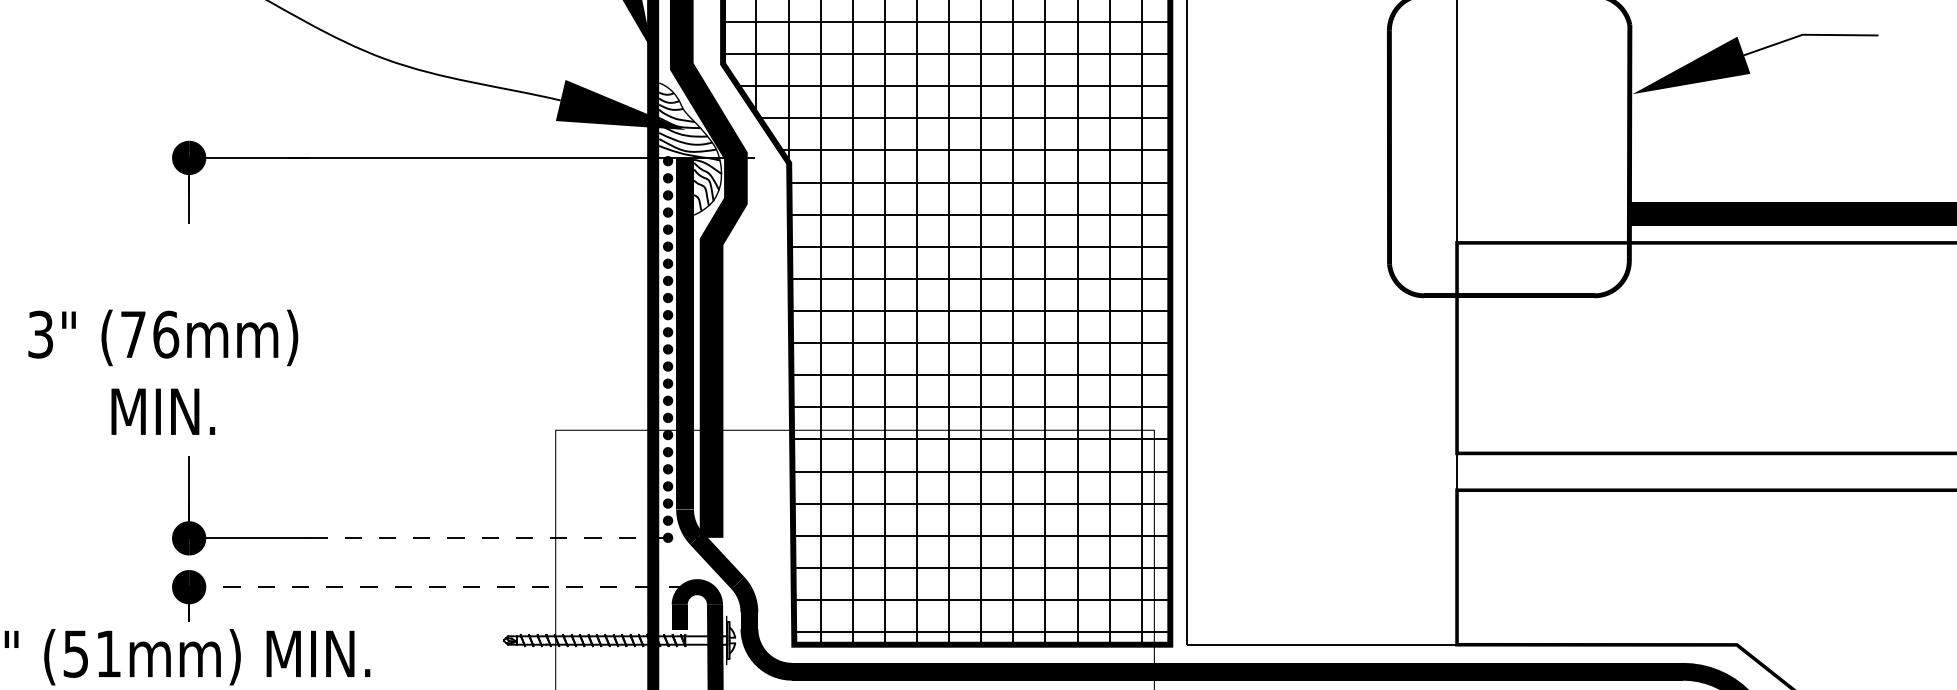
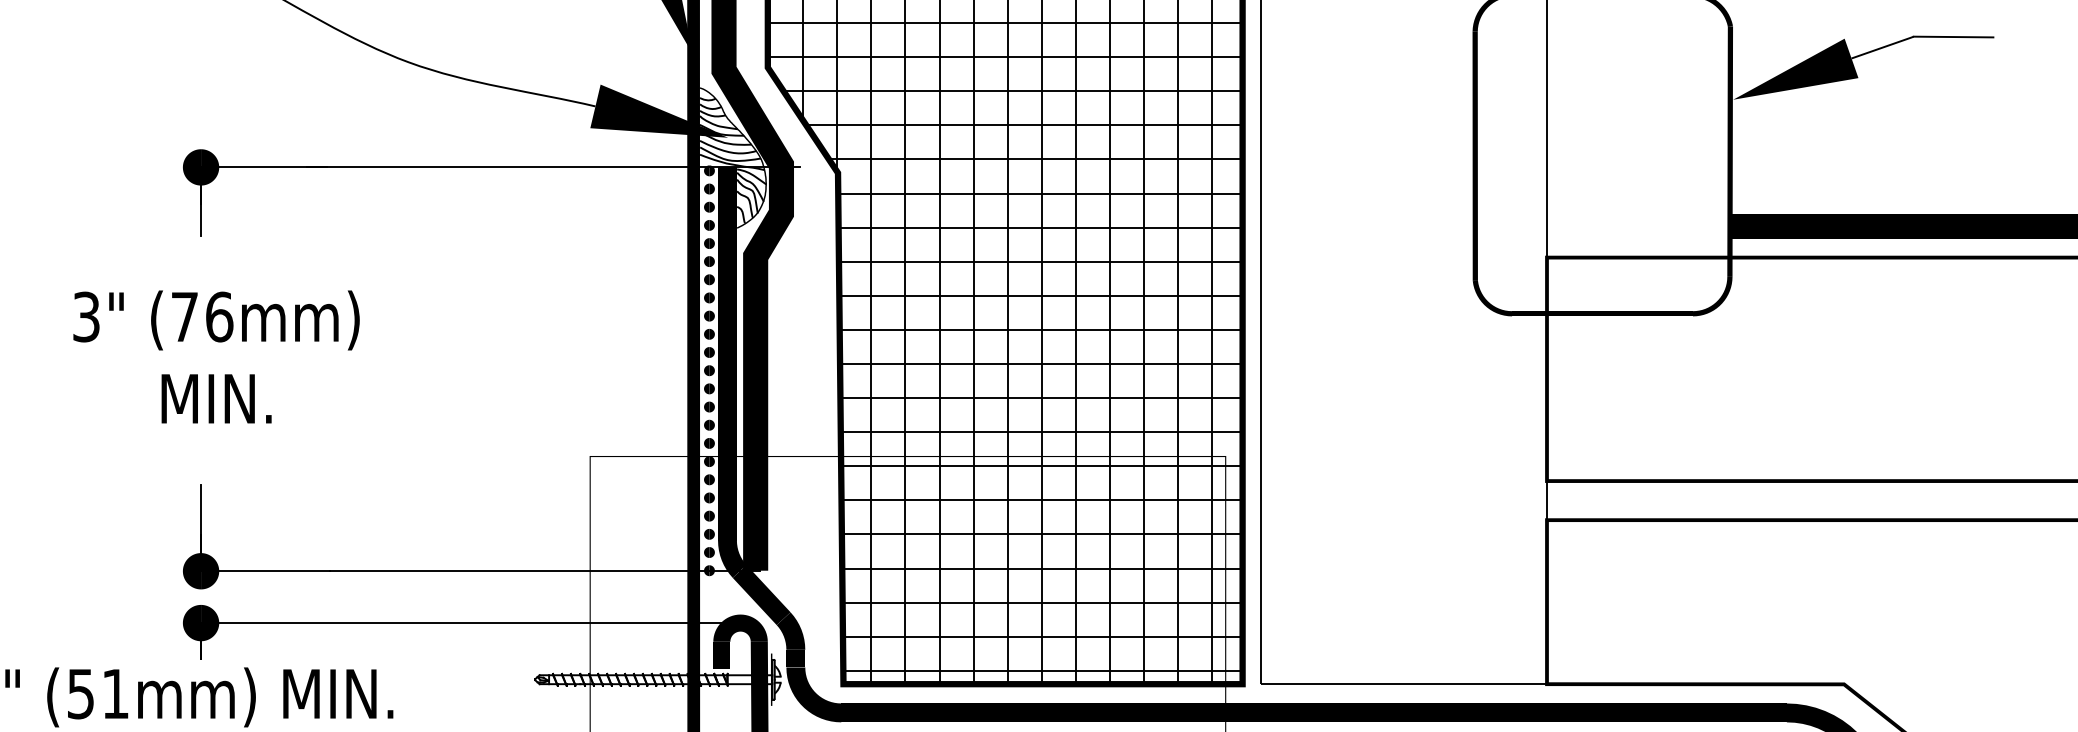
text: (163, 371) -> (216, 356), moved
line: (513, 537) -> (545, 570), dashed -> solid
line: (442, 587) -> (470, 623), dashed -> solid

